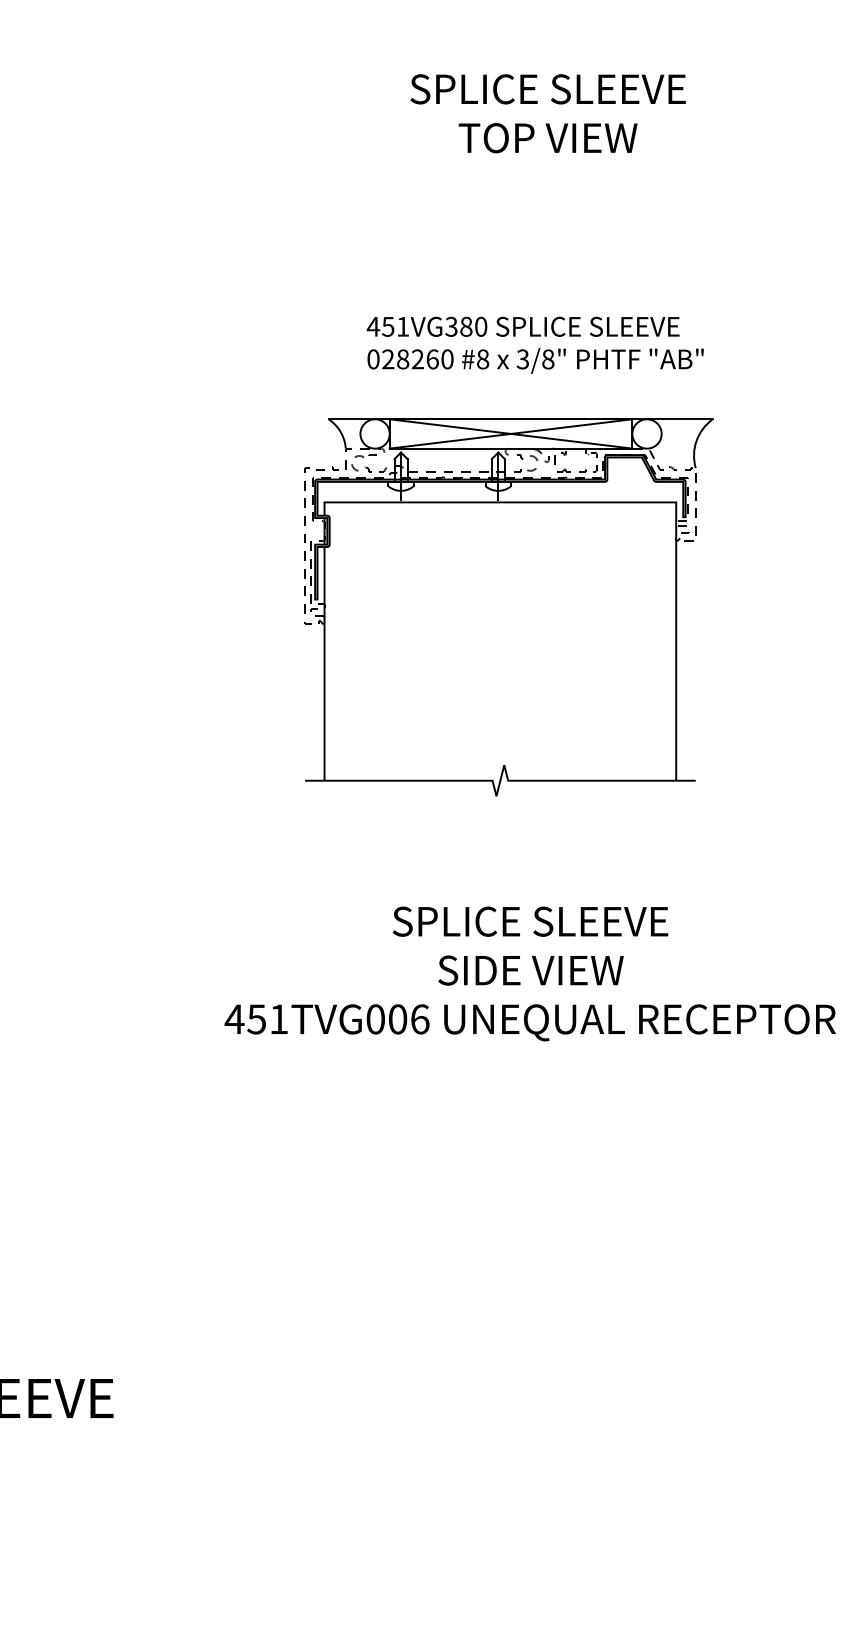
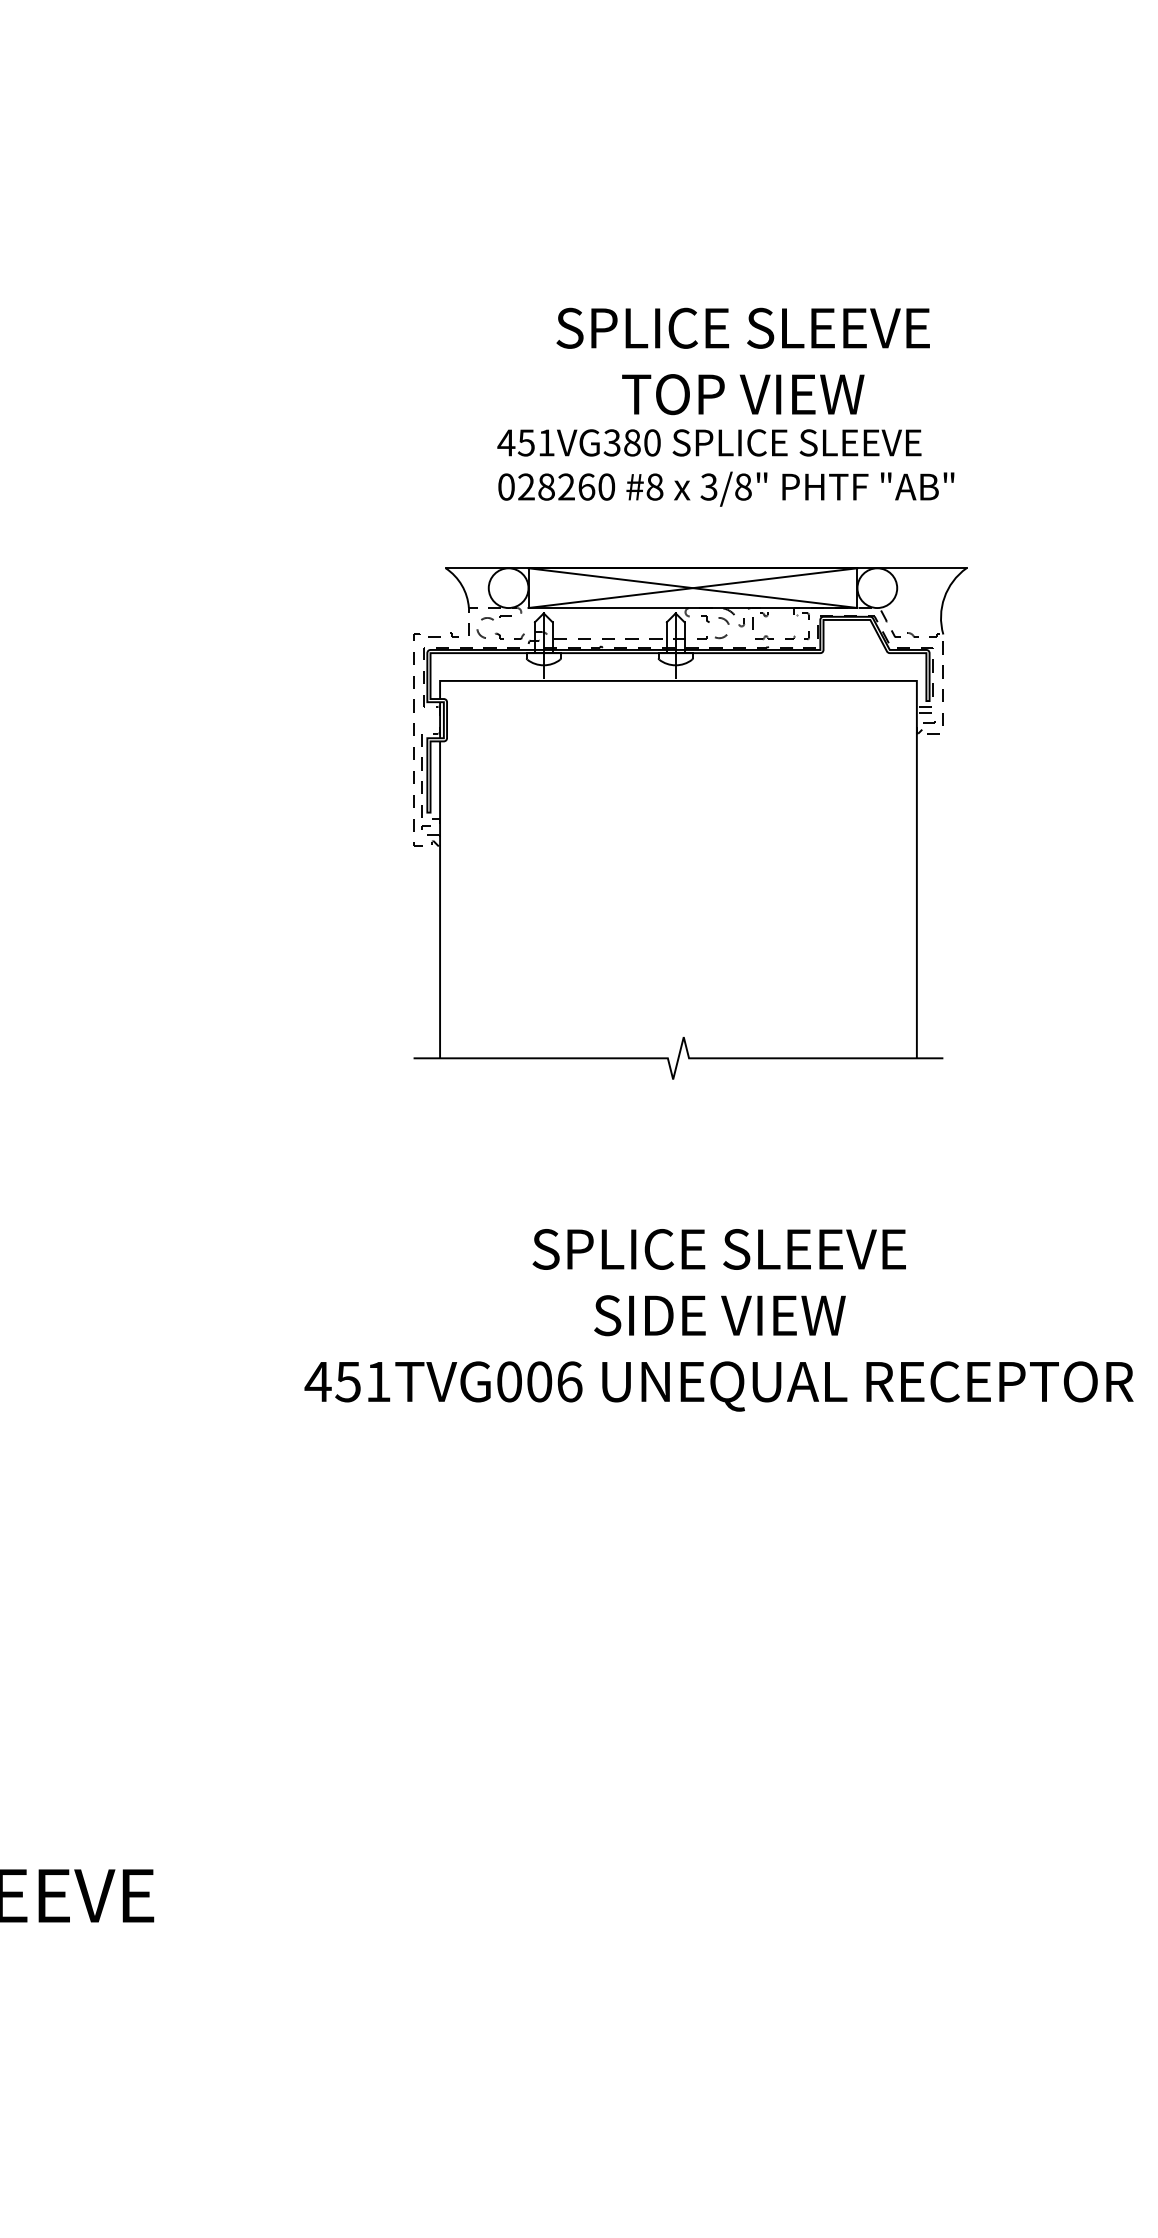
text: (547, 113) -> (742, 361), moved

